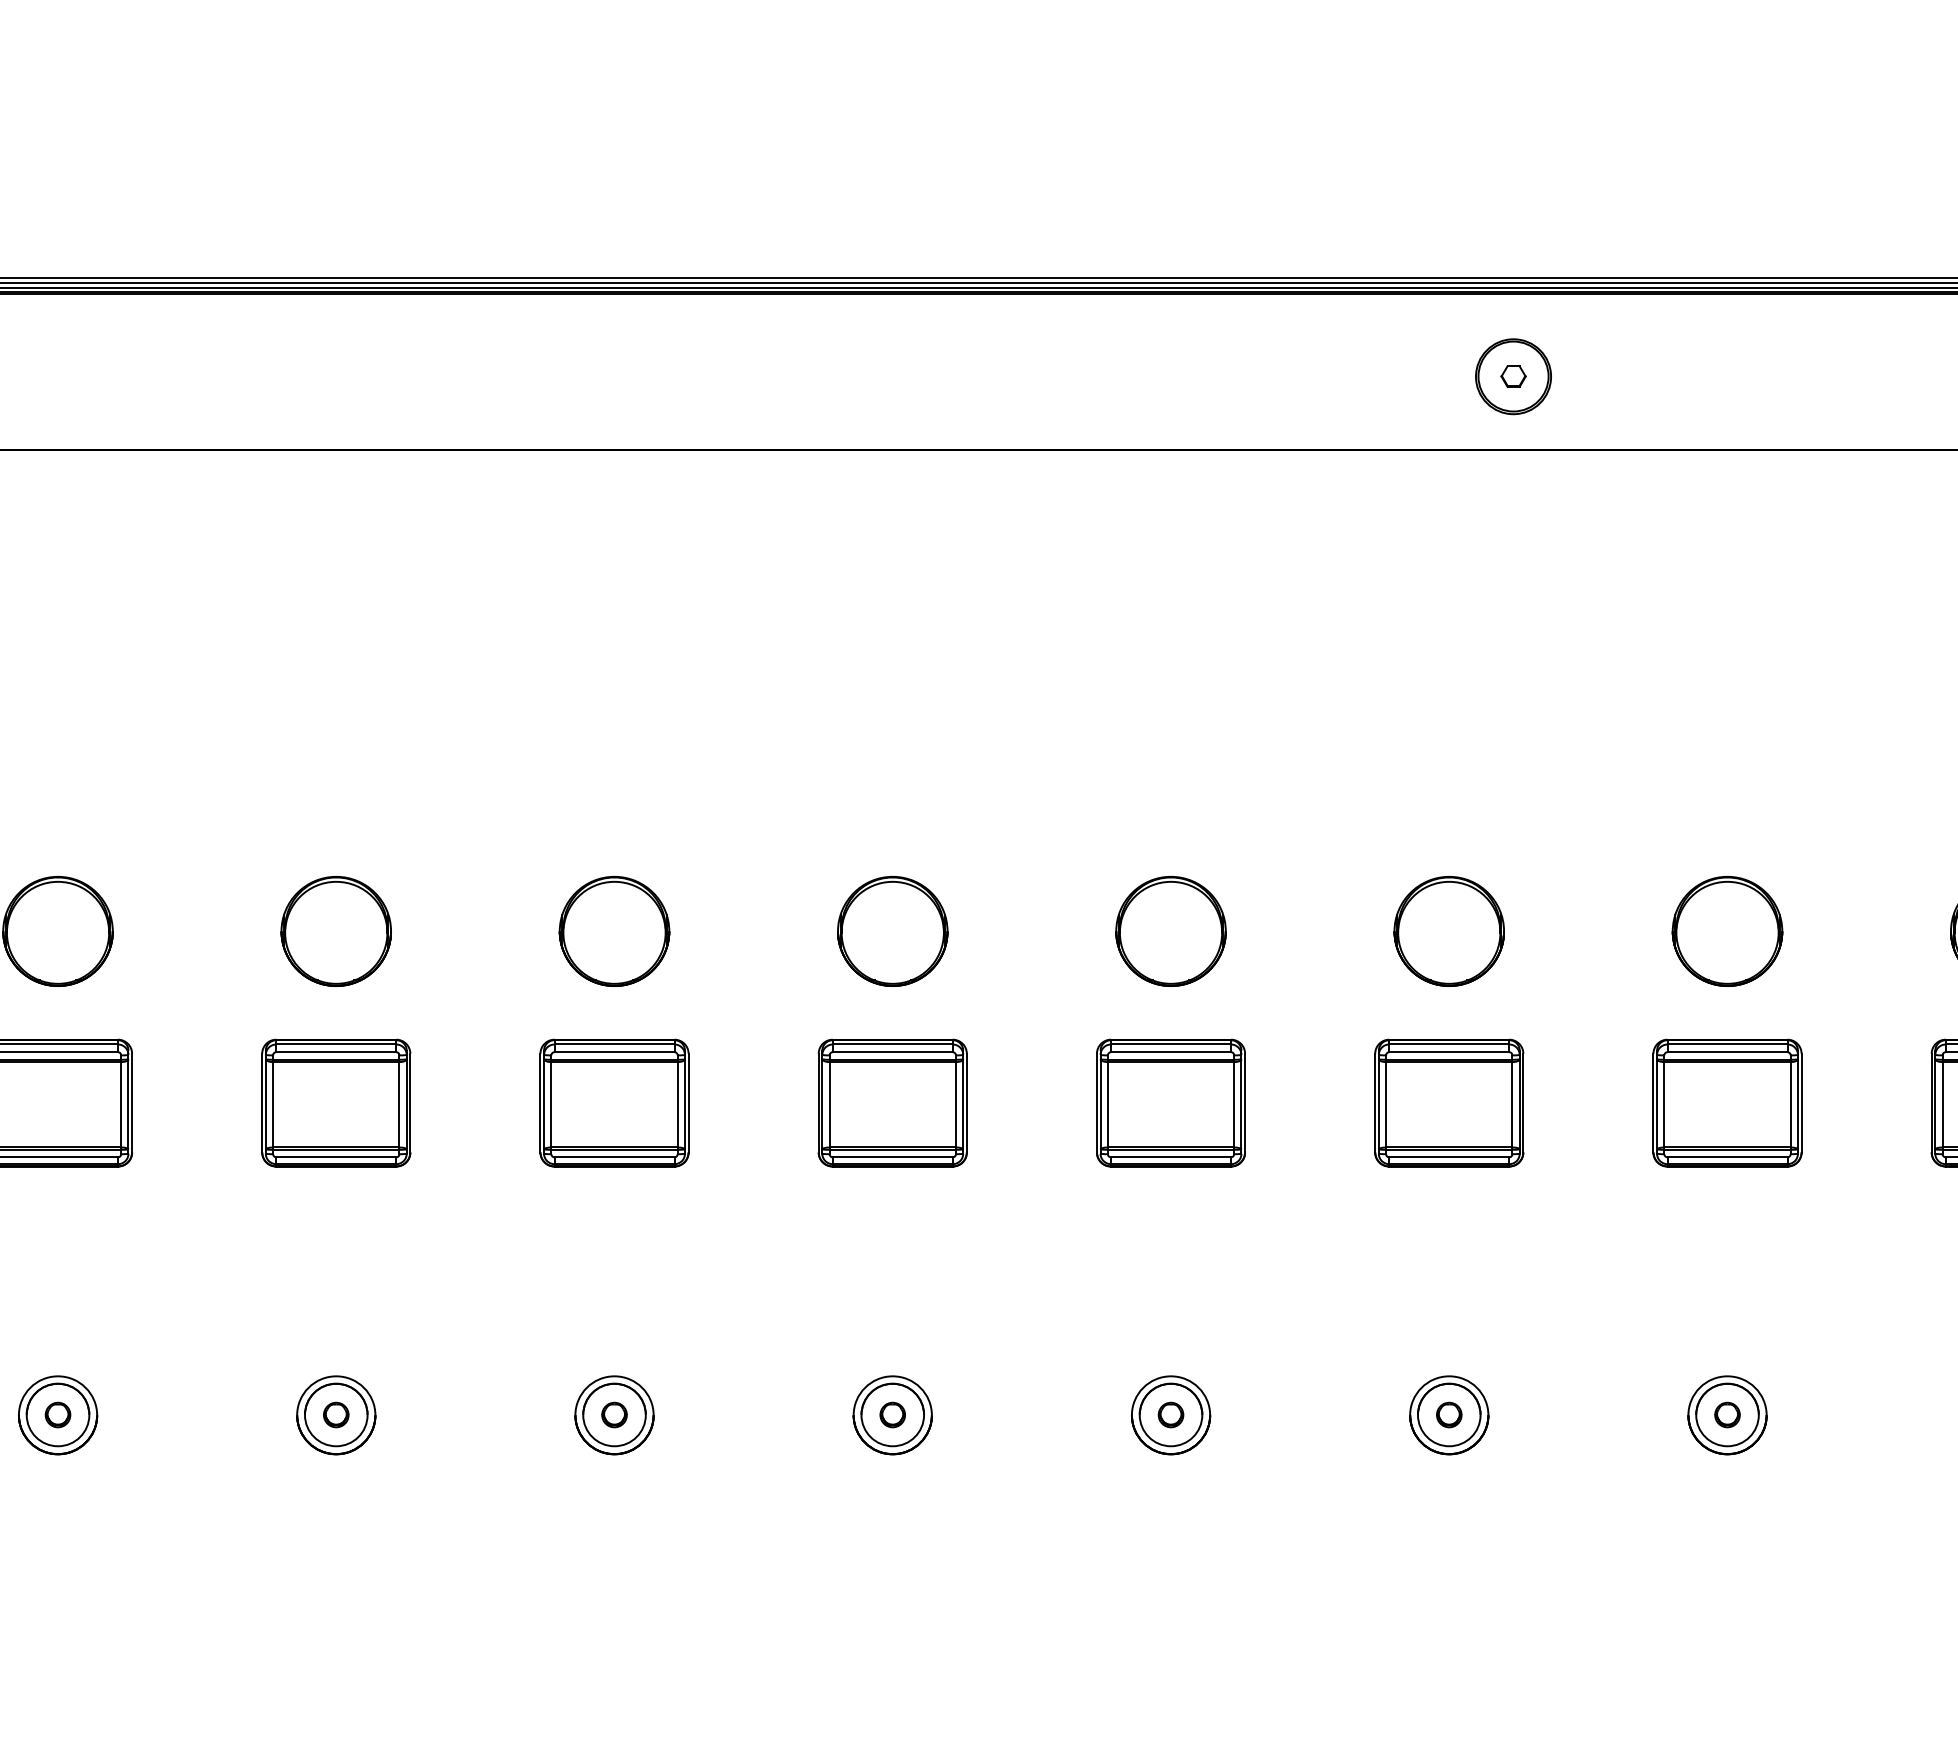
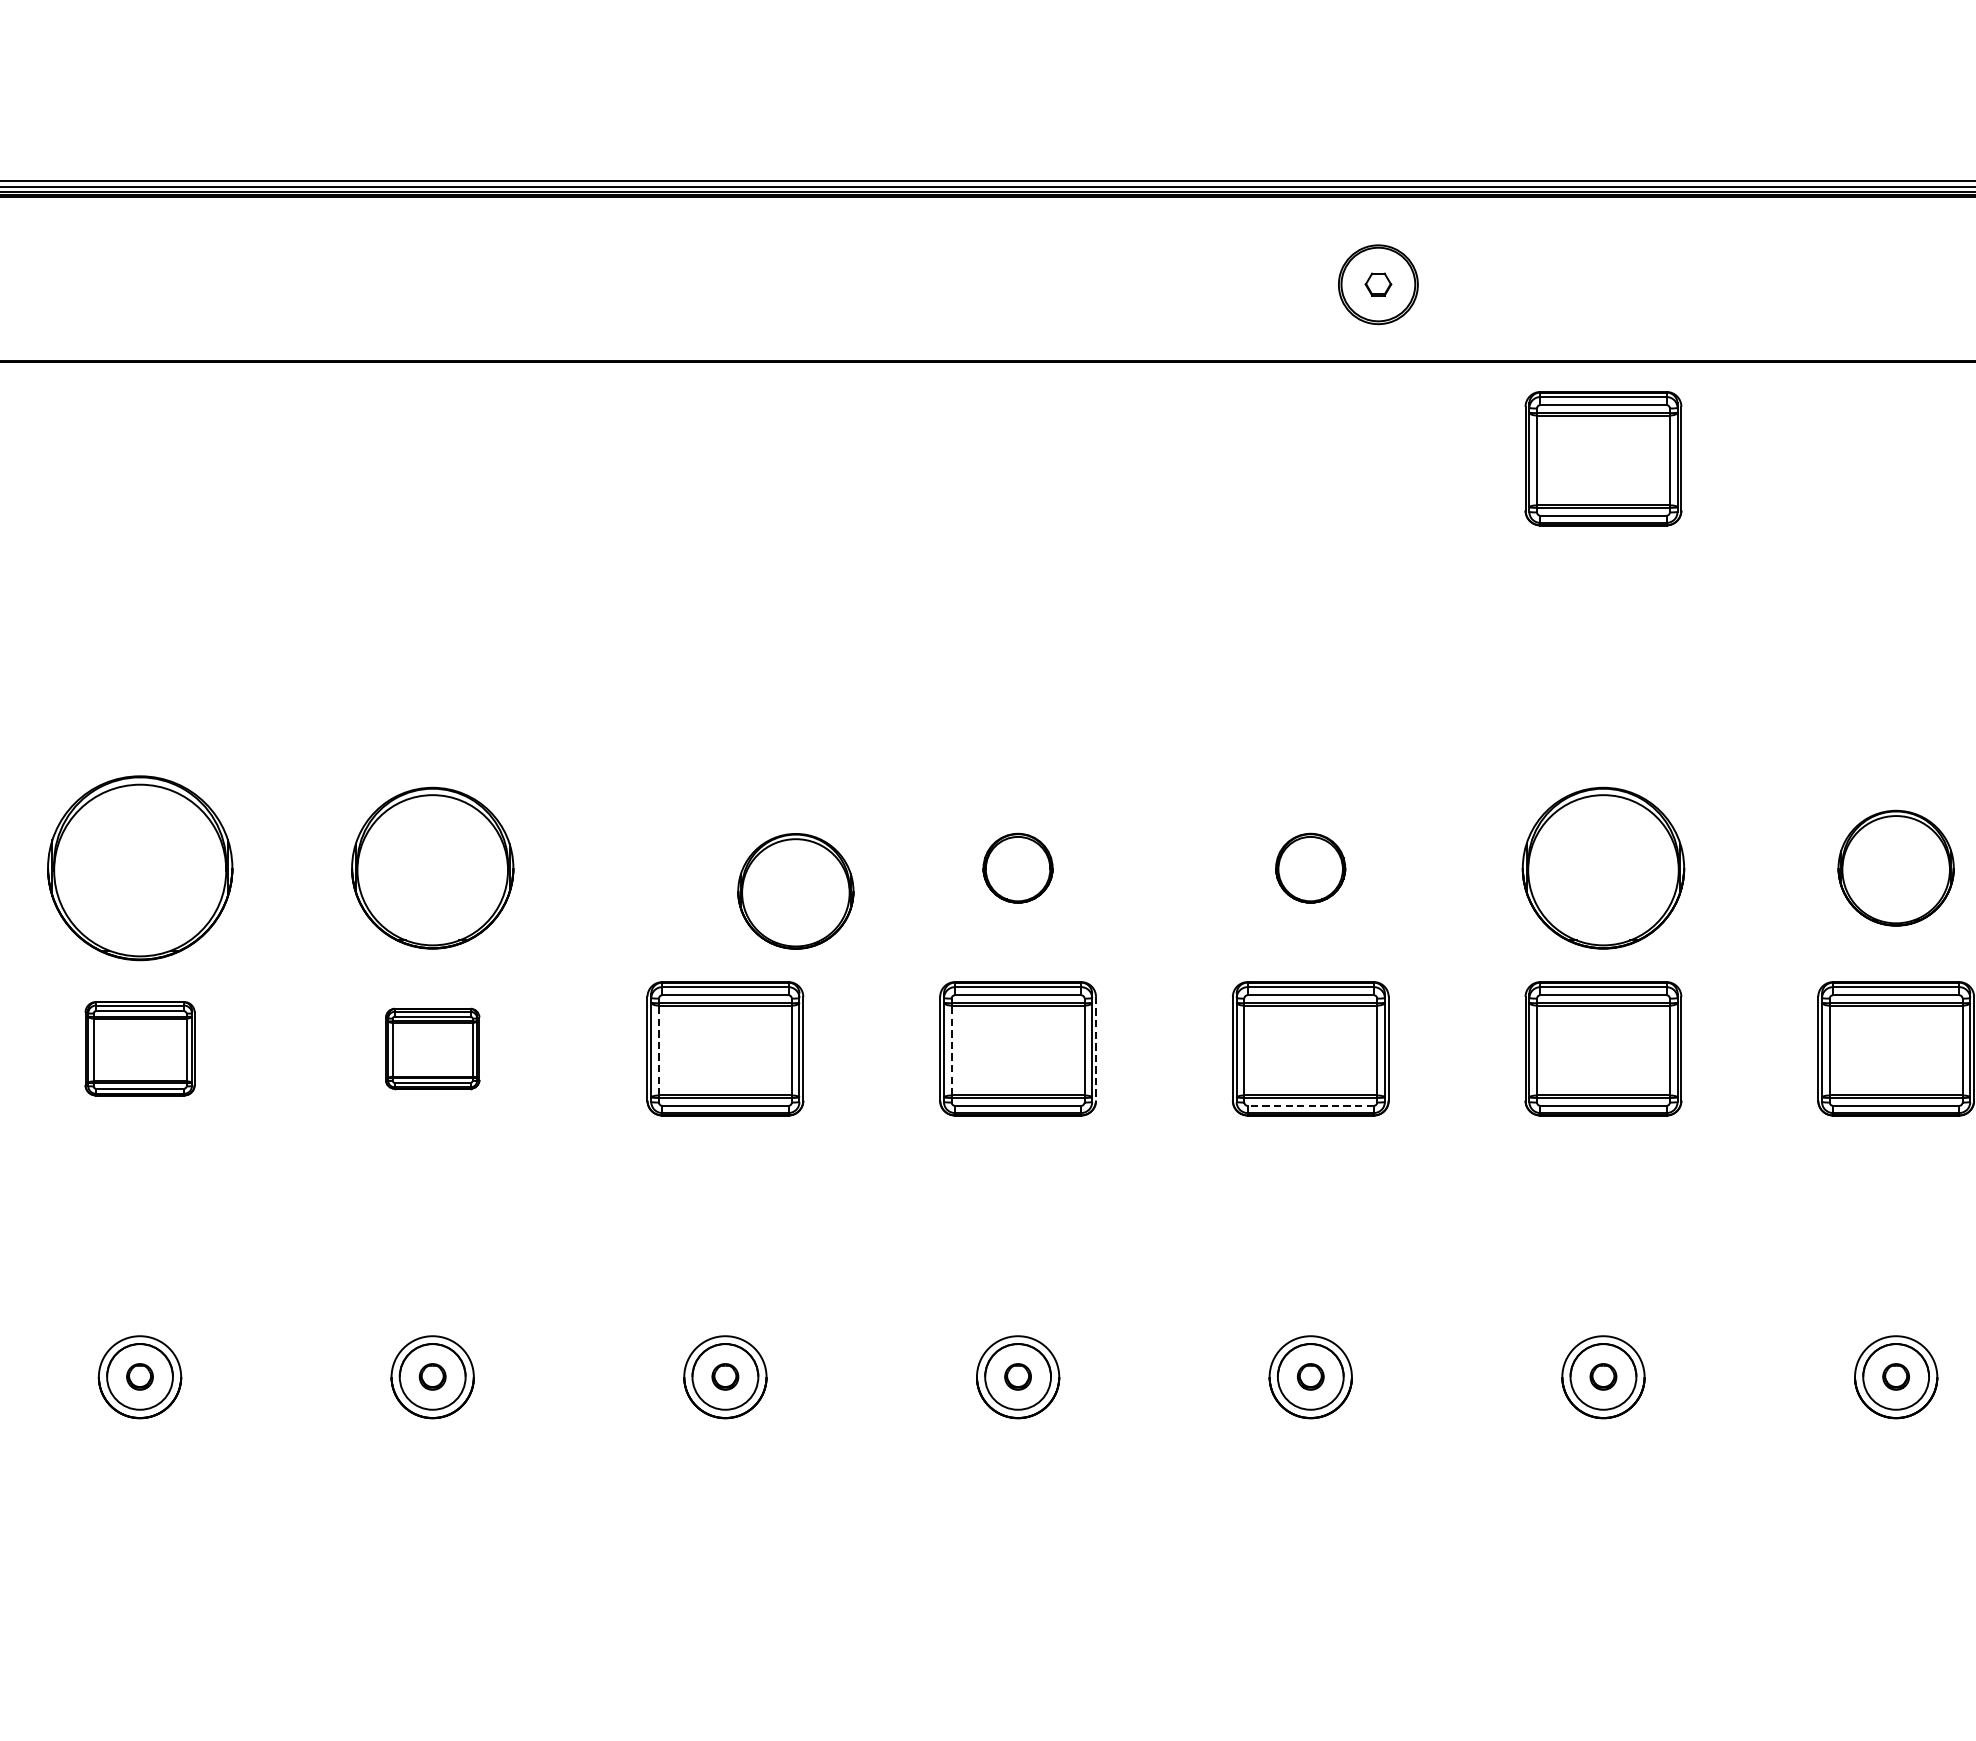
part: (1727, 541) -> (1603, 458), added
part: (335, 931) -> (139, 868), size x1.6
part: (614, 931) -> (432, 868), size x1.4
part: (892, 931) -> (795, 891), moved
part: (1170, 931) -> (1017, 868), size x0.6
part: (1448, 931) -> (1309, 868), size x0.6
part: (1727, 931) -> (1603, 868), size x1.4
part: (336, 1102) -> (140, 1048), size x0.7
part: (614, 1102) -> (432, 1048), size x0.6
line: (1245, 1103) -> (1096, 1049), solid -> dashed
line: (829, 1104) -> (658, 1050), solid -> dashed
line: (1107, 1104) -> (951, 1050), solid -> dashed
line: (1449, 1157) -> (1311, 1106), solid -> dashed

